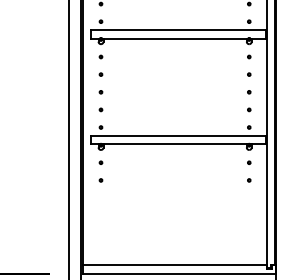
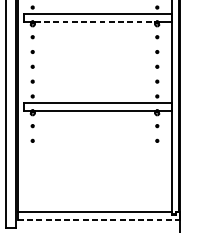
line: (175, 38) -> (95, 21), solid -> dashed
line: (180, 274) -> (99, 219), solid -> dashed

